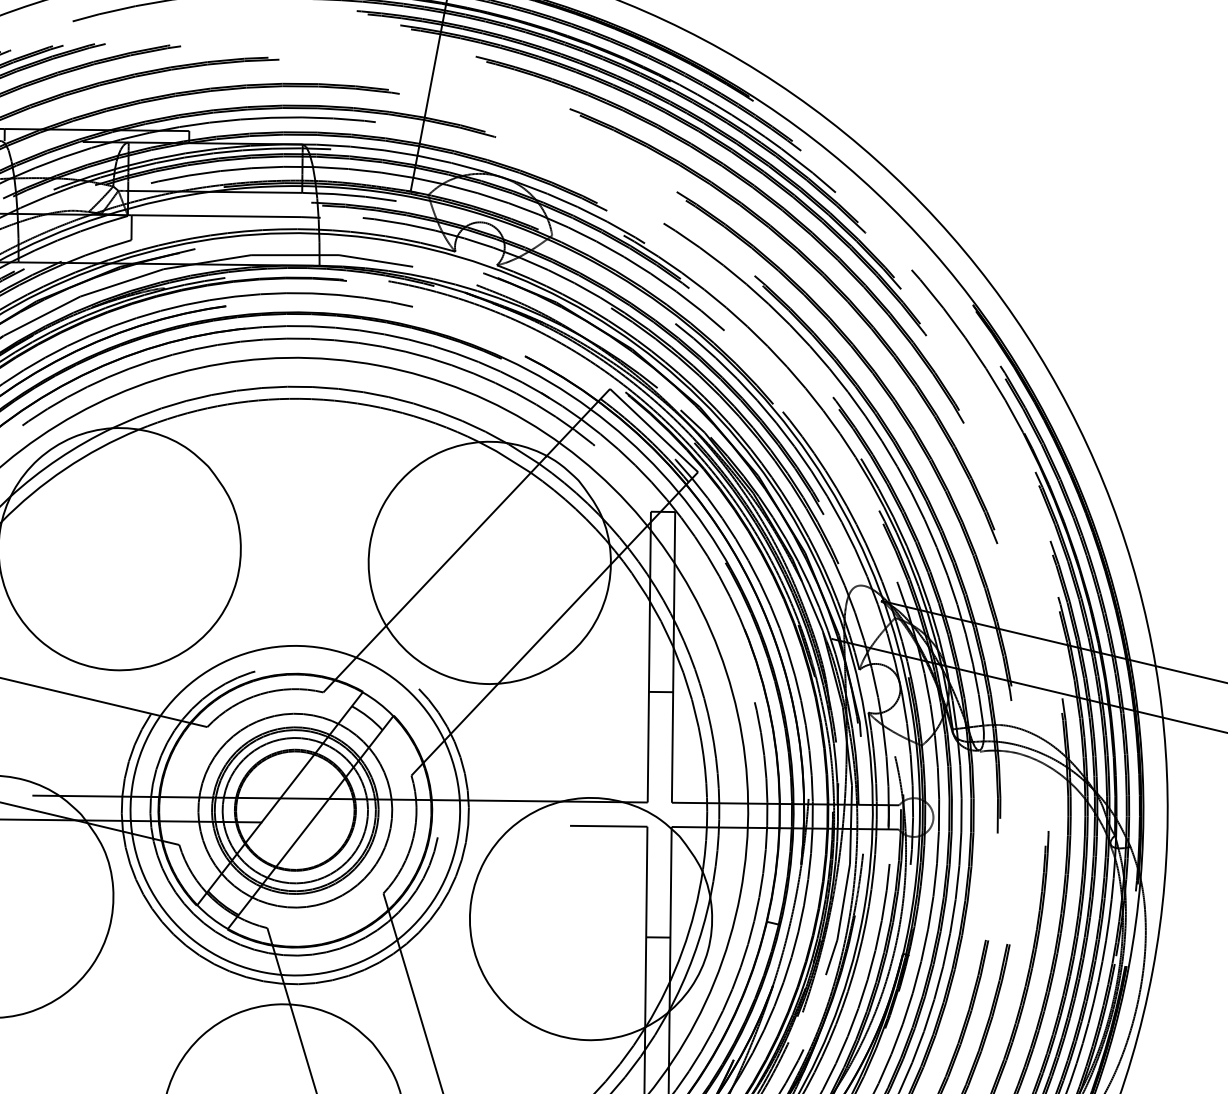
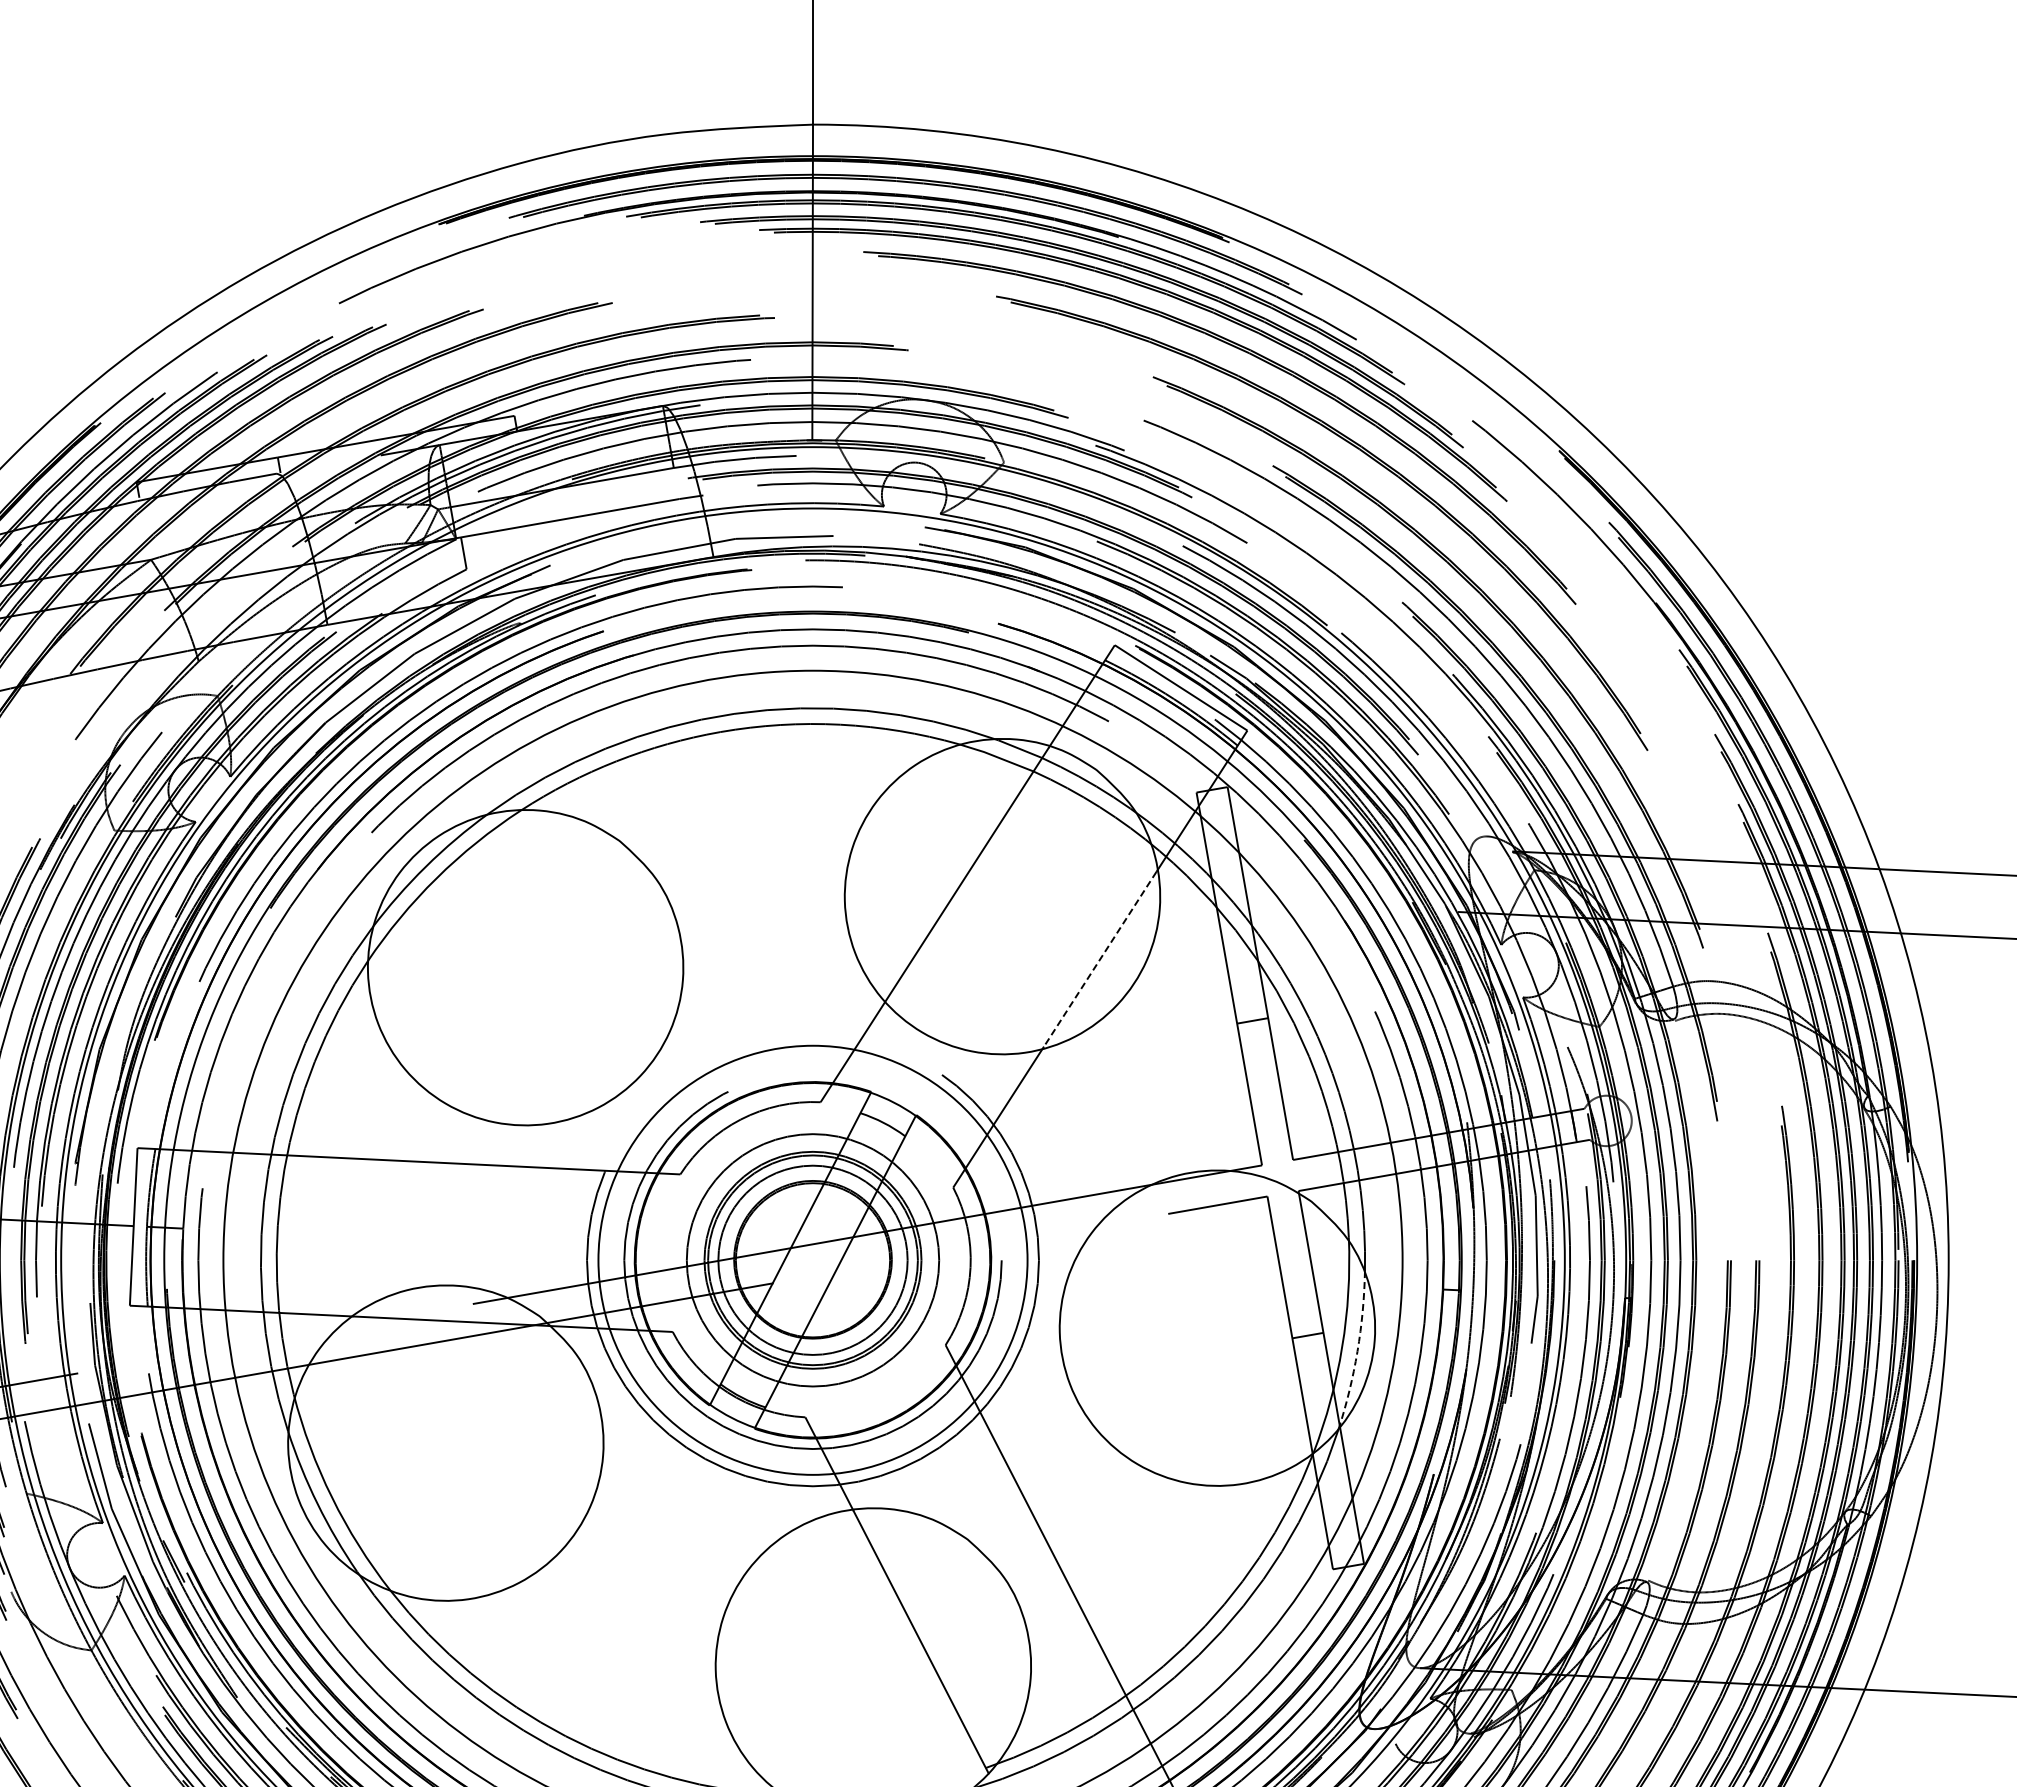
line: (554, 624) -> (1100, 959), solid -> dashed
arc: (693, 956) -> (1357, 1351), solid -> dashed

